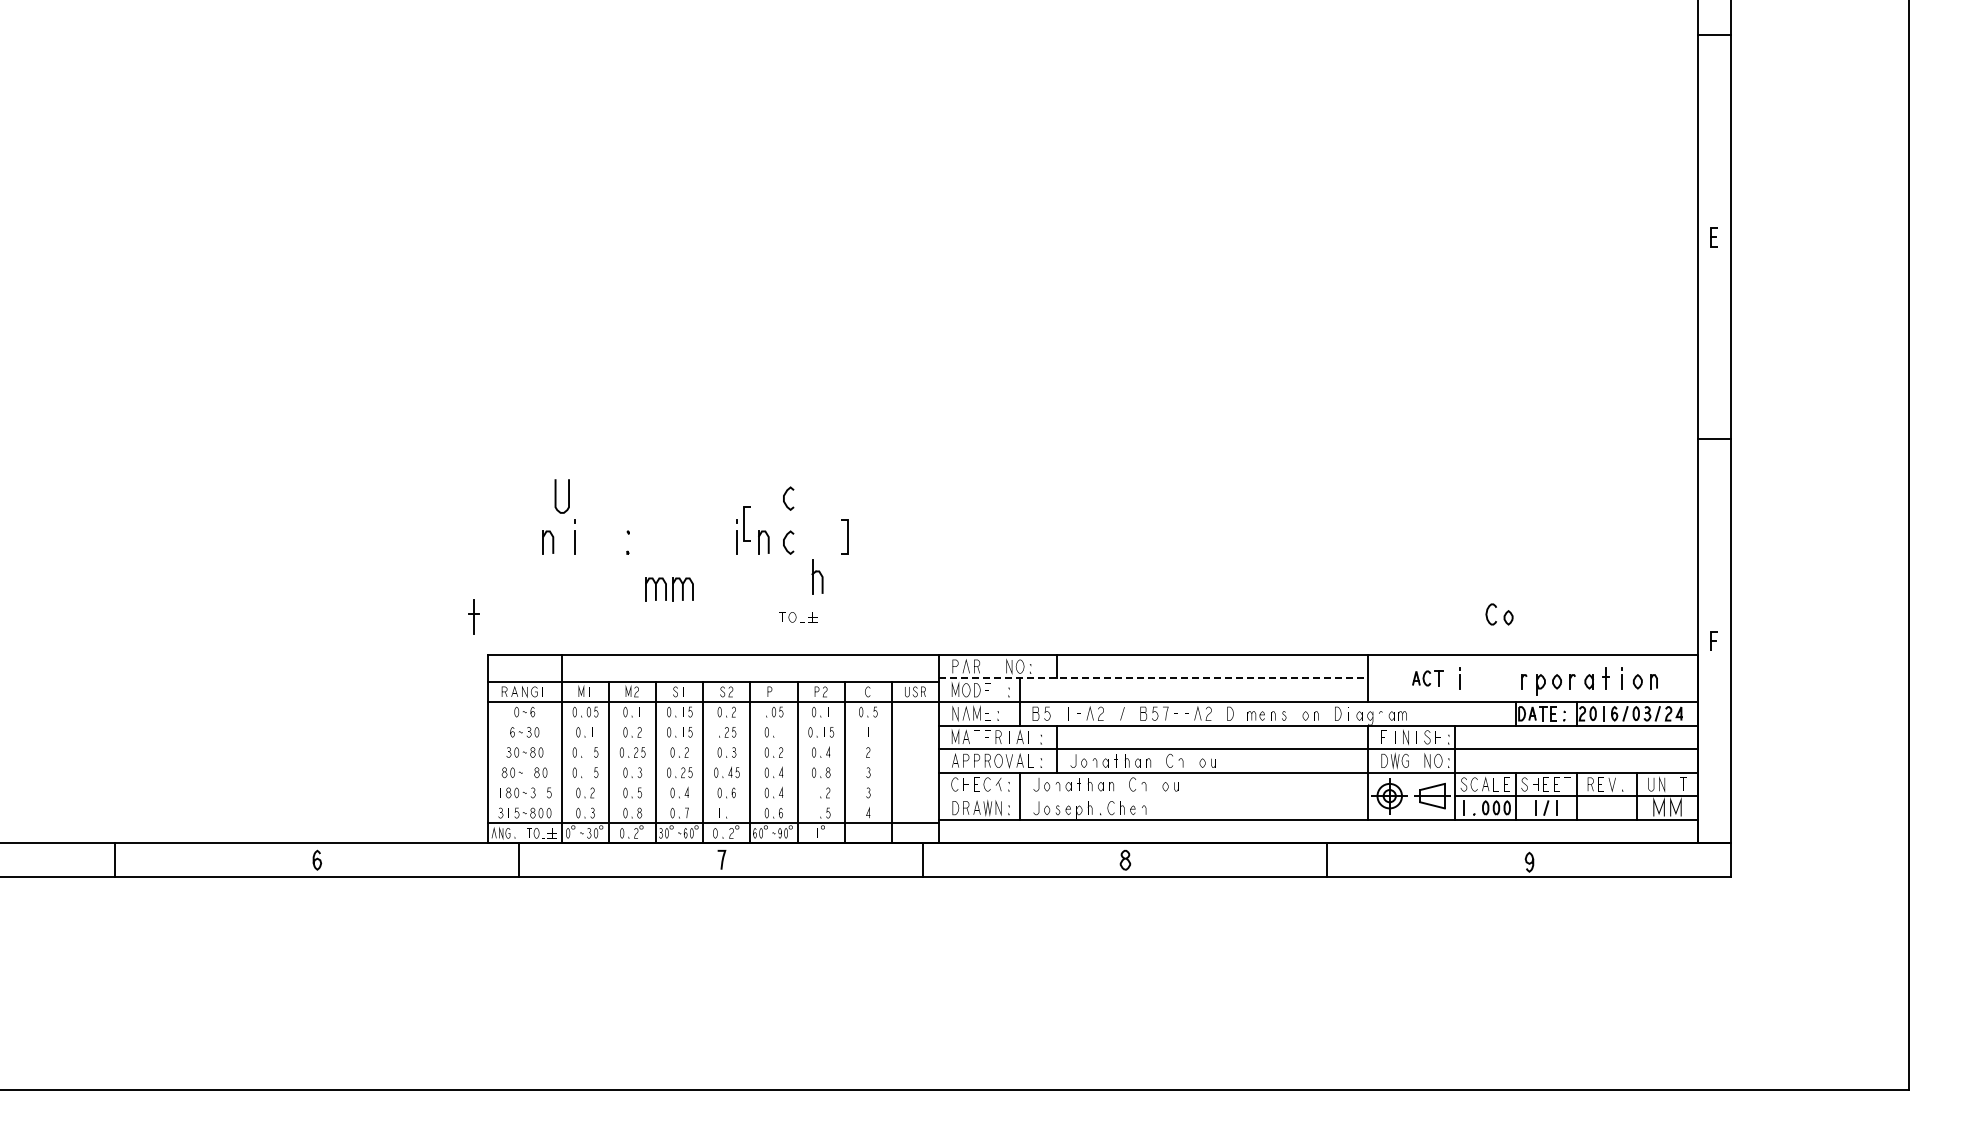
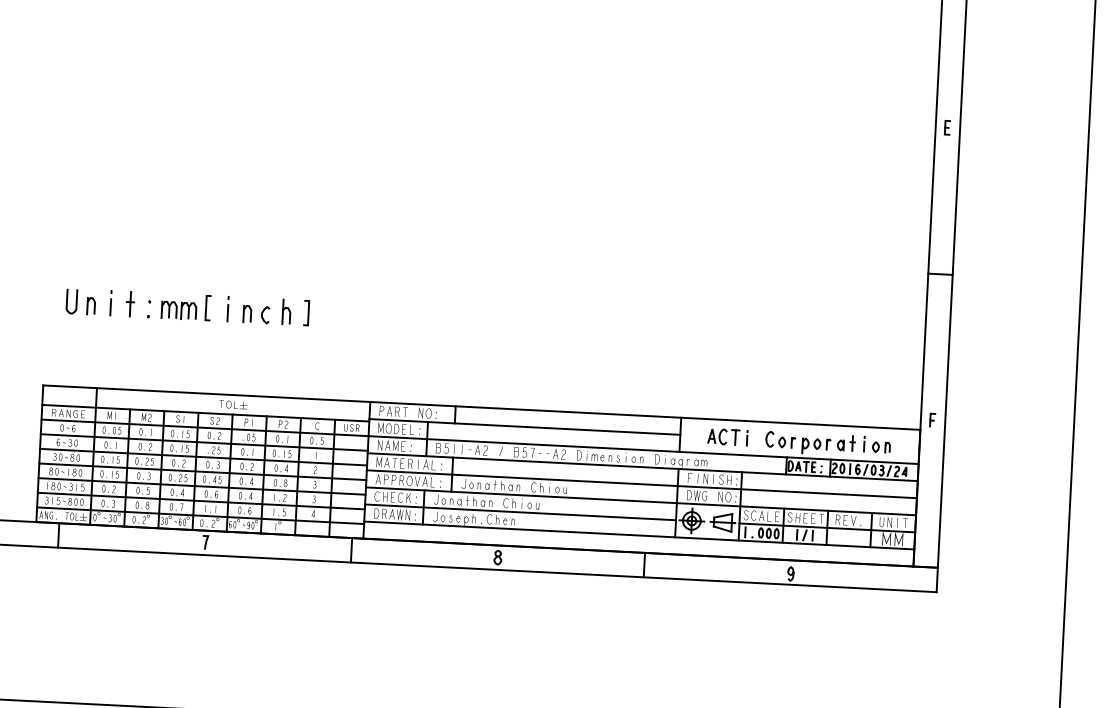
curve: (556, 496) -> (67, 301), moved
curve: (784, 498) -> (264, 282), removed
line: (744, 523) -> (206, 307), moved
part: (817, 576) -> (286, 311), moved
part: (669, 589) -> (179, 310), moved
part: (1499, 614) -> (775, 439), moved
part: (473, 616) -> (130, 303), moved
part: (798, 617) -> (233, 404), moved
line: (1153, 678) -> (524, 426), dashed -> solid
part: (1427, 678) -> (723, 437), size x1.43
line: (712, 722) -> (203, 442), added
line: (712, 742) -> (202, 457), added
line: (712, 762) -> (202, 471), added
line: (712, 782) -> (201, 486), added
line: (1152, 796) -> (519, 512), added
line: (712, 803) -> (200, 501), added

